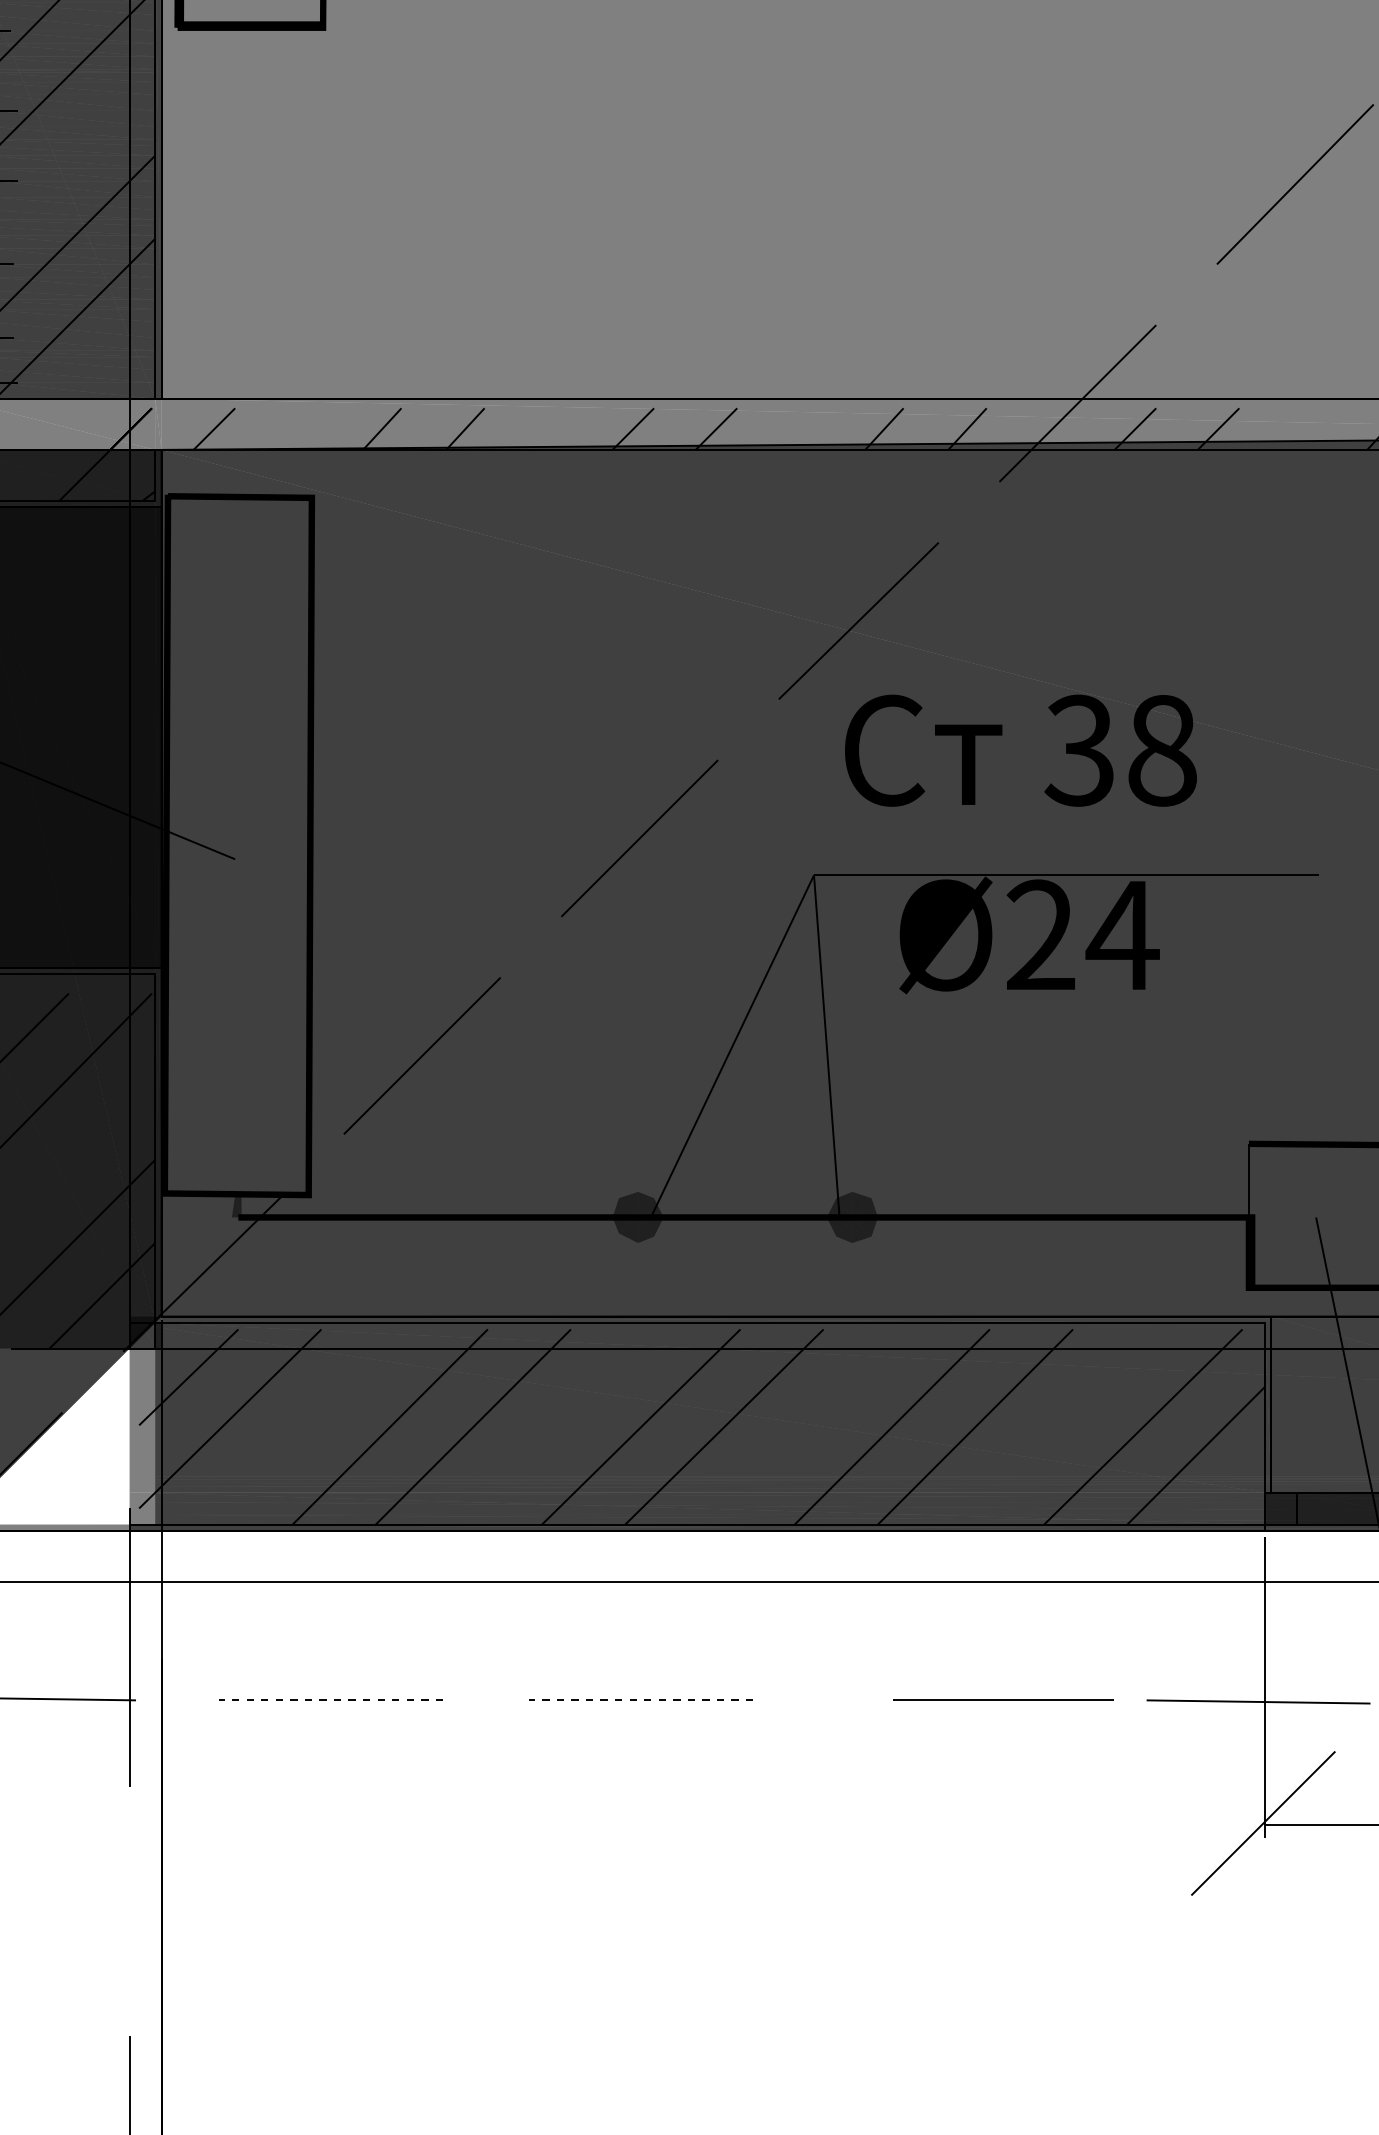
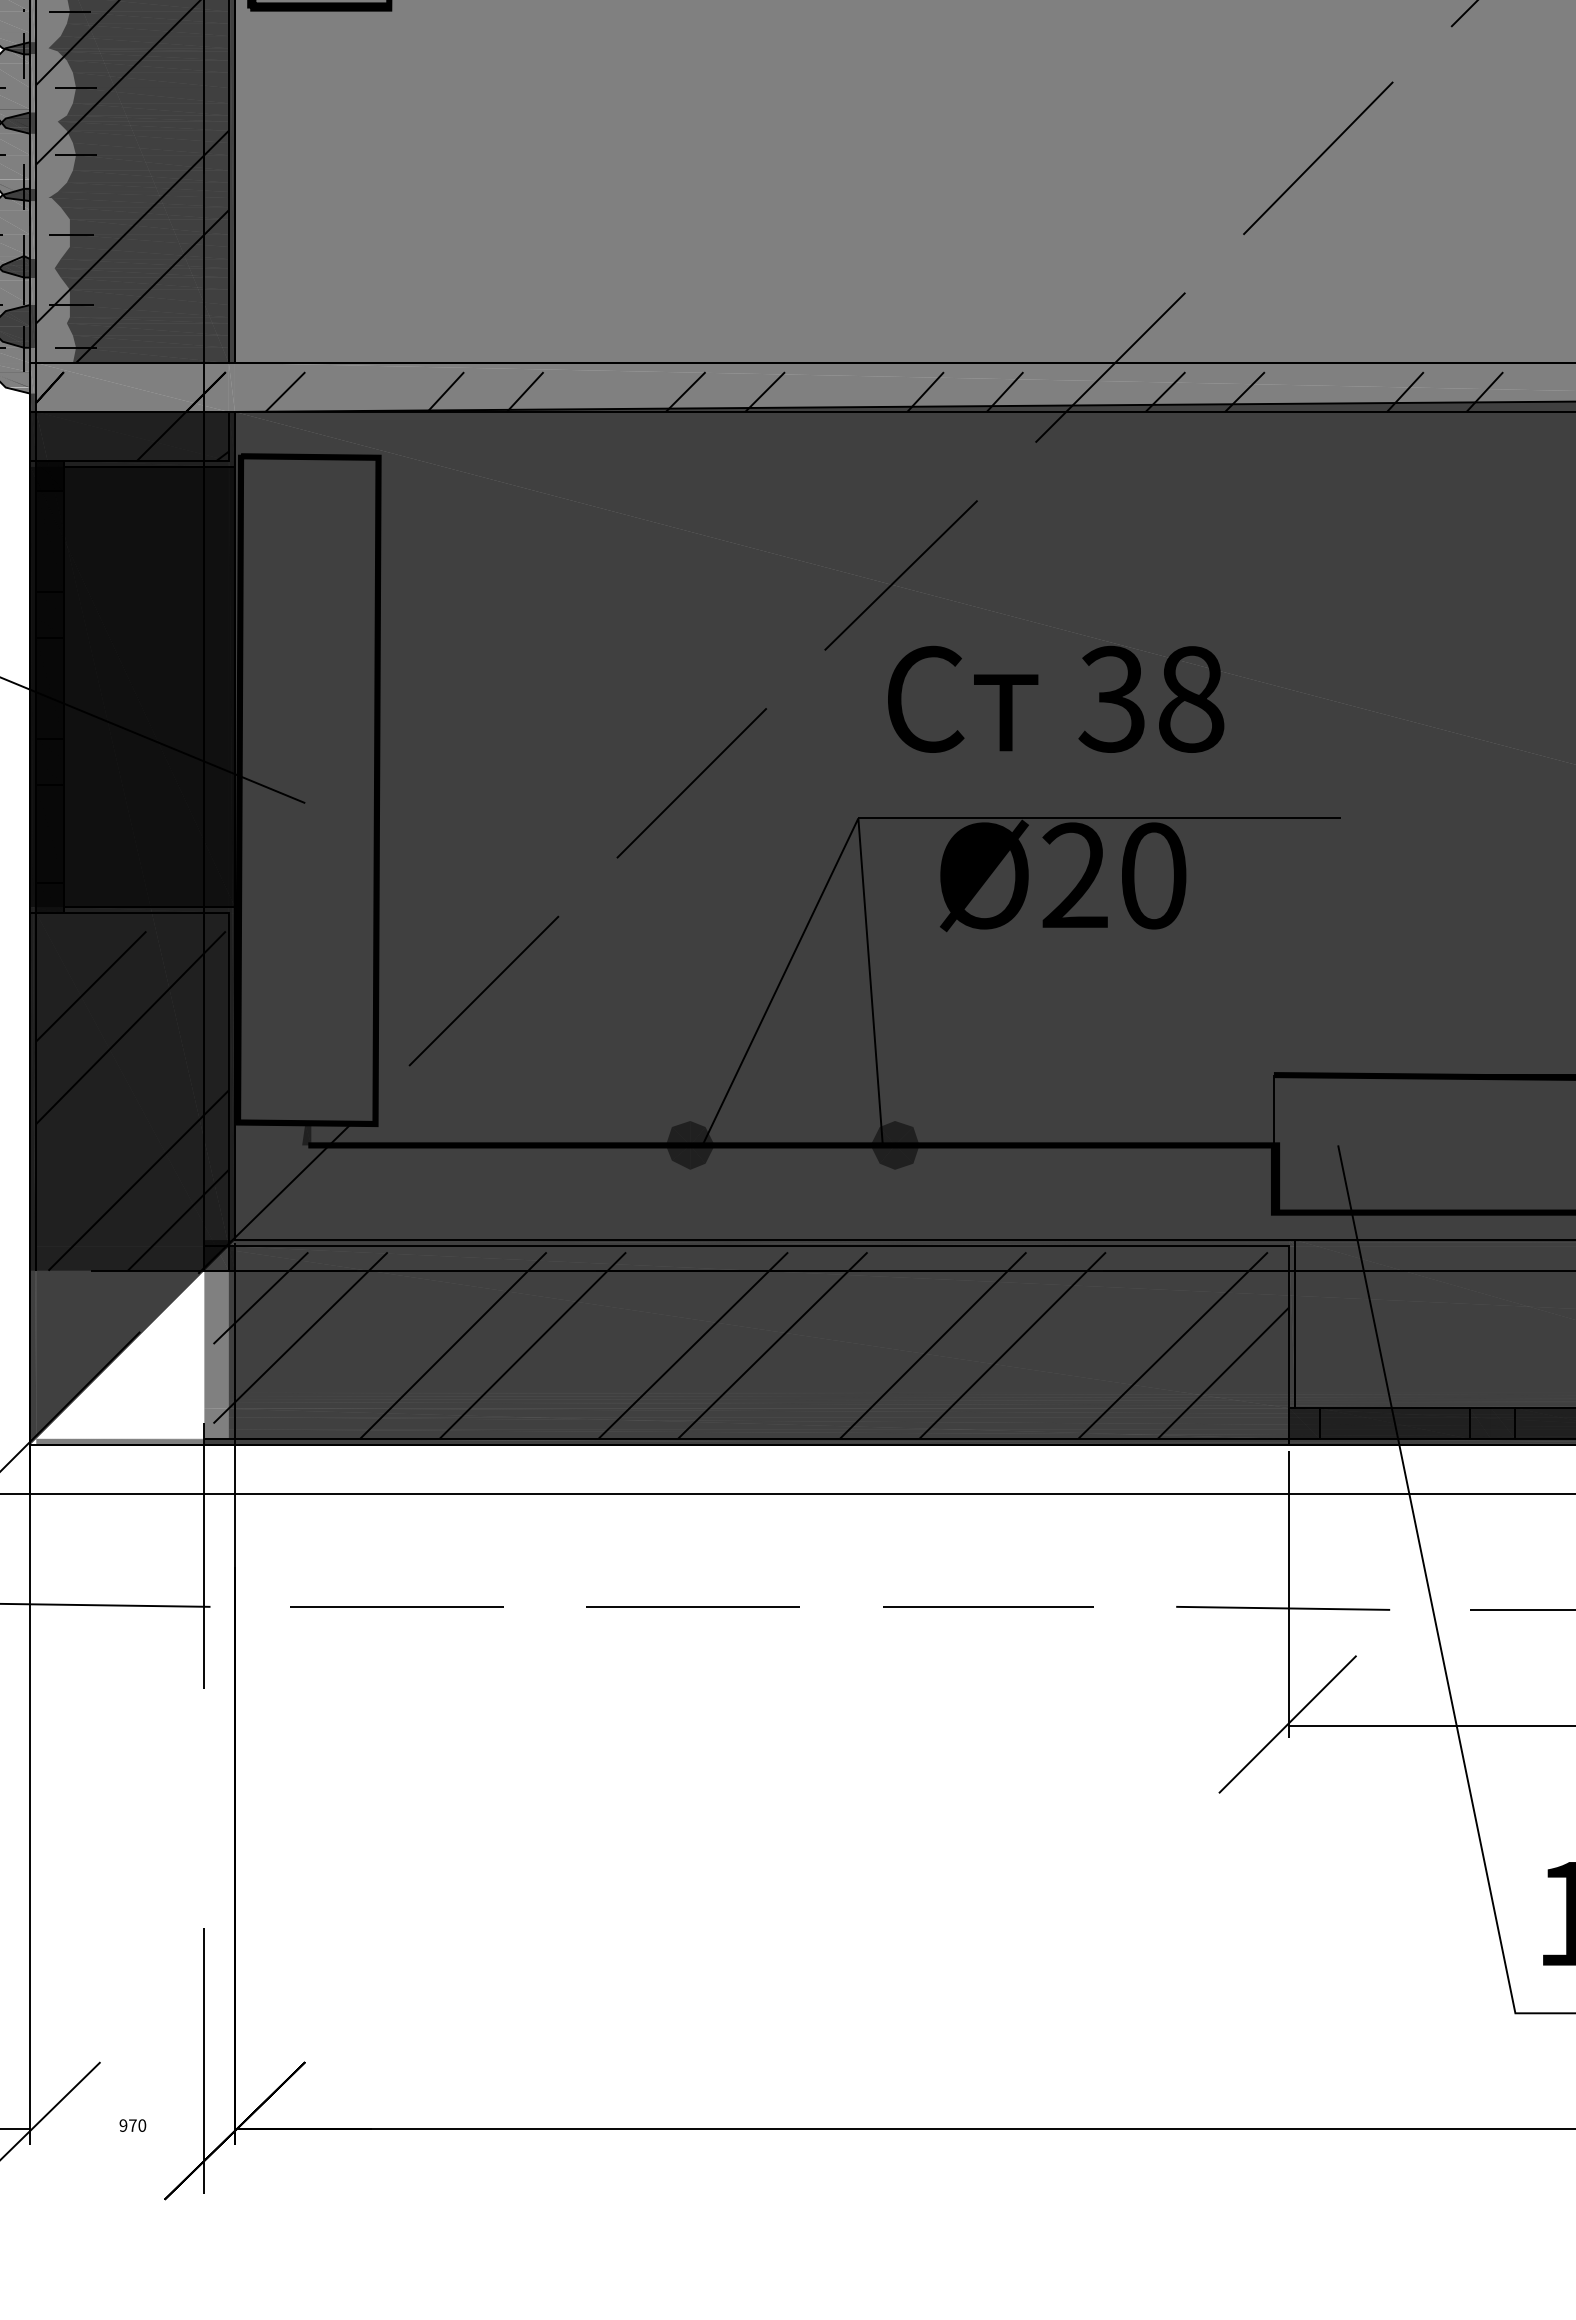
text: (1122, 935) -> (1153, 875), Ø24 -> Ø20
line: (330, 1699) -> (396, 1606), dashed -> solid
line: (641, 1699) -> (693, 1606), dashed -> solid
line: (1003, 1699) -> (988, 1606), moved

